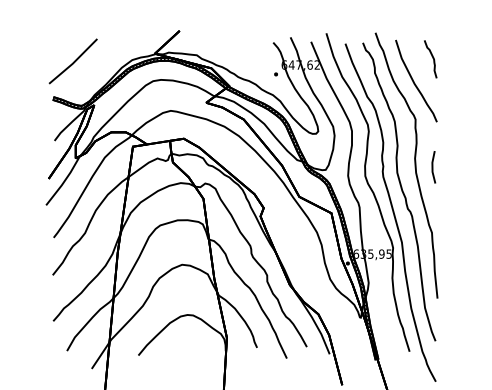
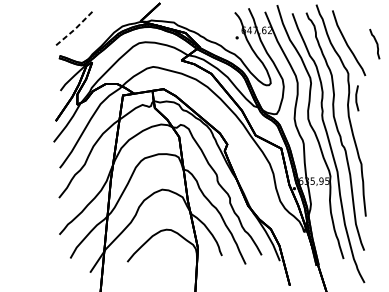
curve: (432, 58) -> (376, 43), moved
line: (74, 62) -> (76, 28), solid -> dashed
line: (433, 167) -> (357, 98), moved

